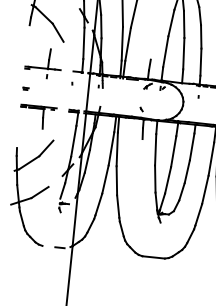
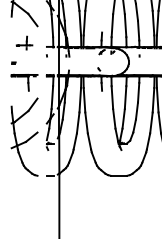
part: (43, 62) -> (24, 42), size x0.6

